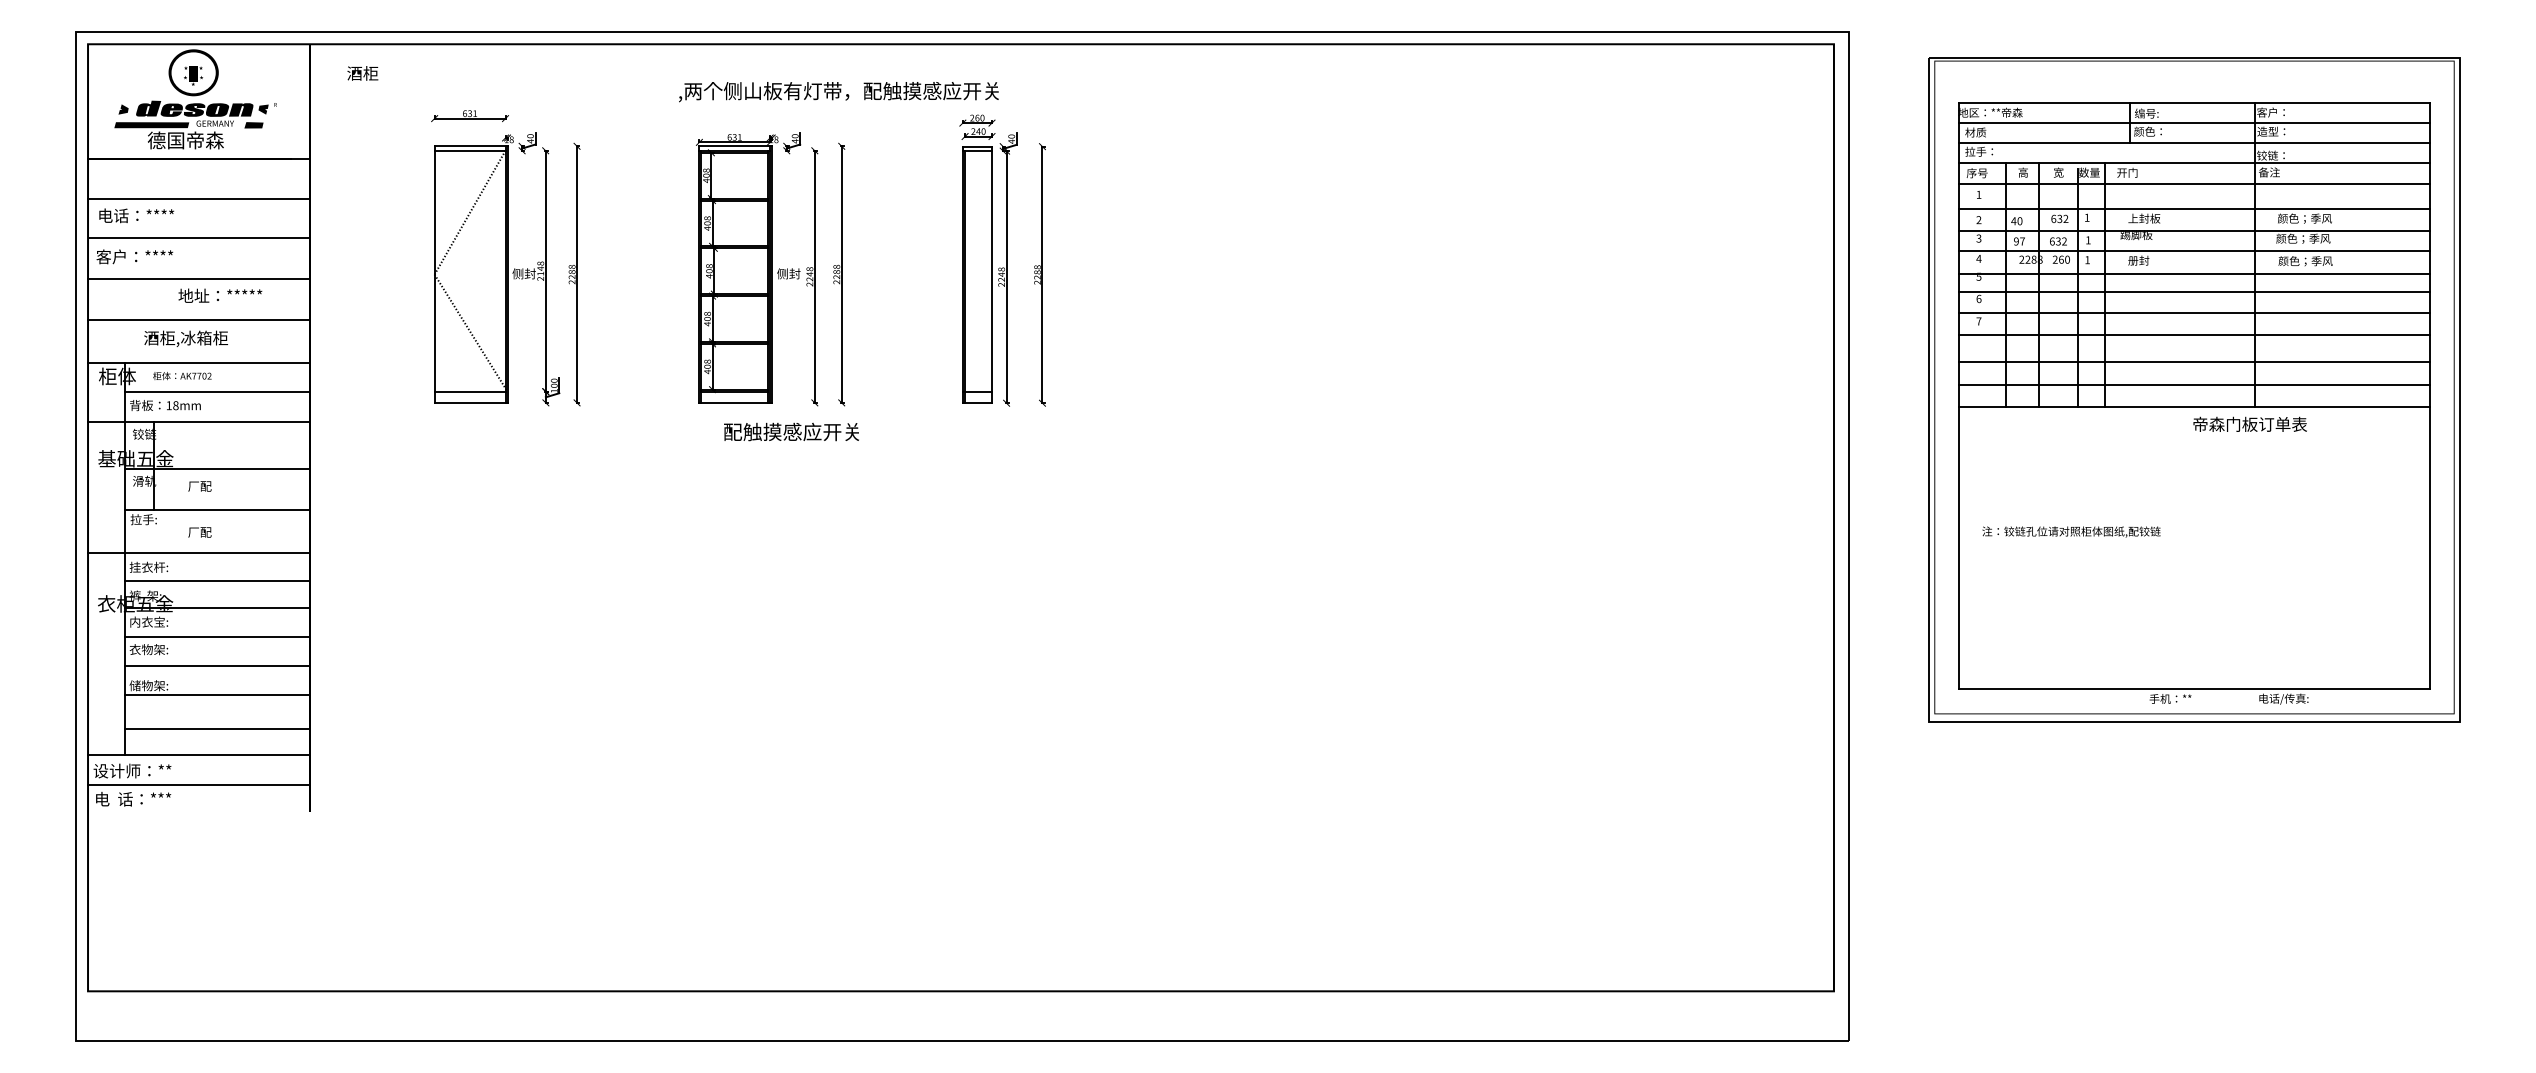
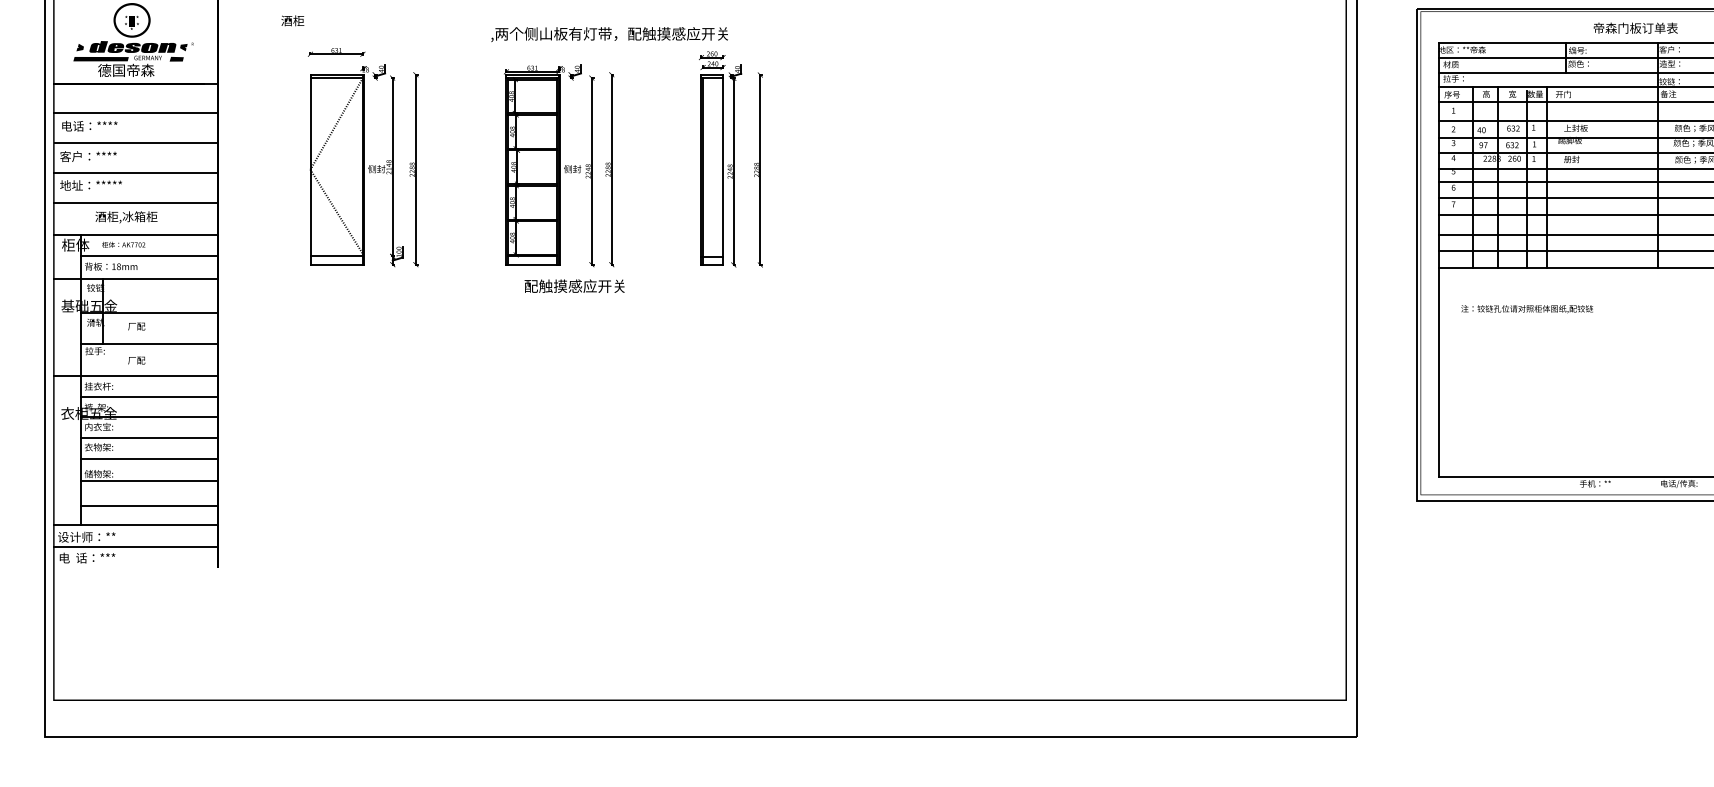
text: (362, 73) -> (292, 20), moved
text: (220, 295) -> (91, 185), moved
text: (2249, 423) -> (1635, 27), moved
text: (2071, 531) -> (1527, 308), moved

